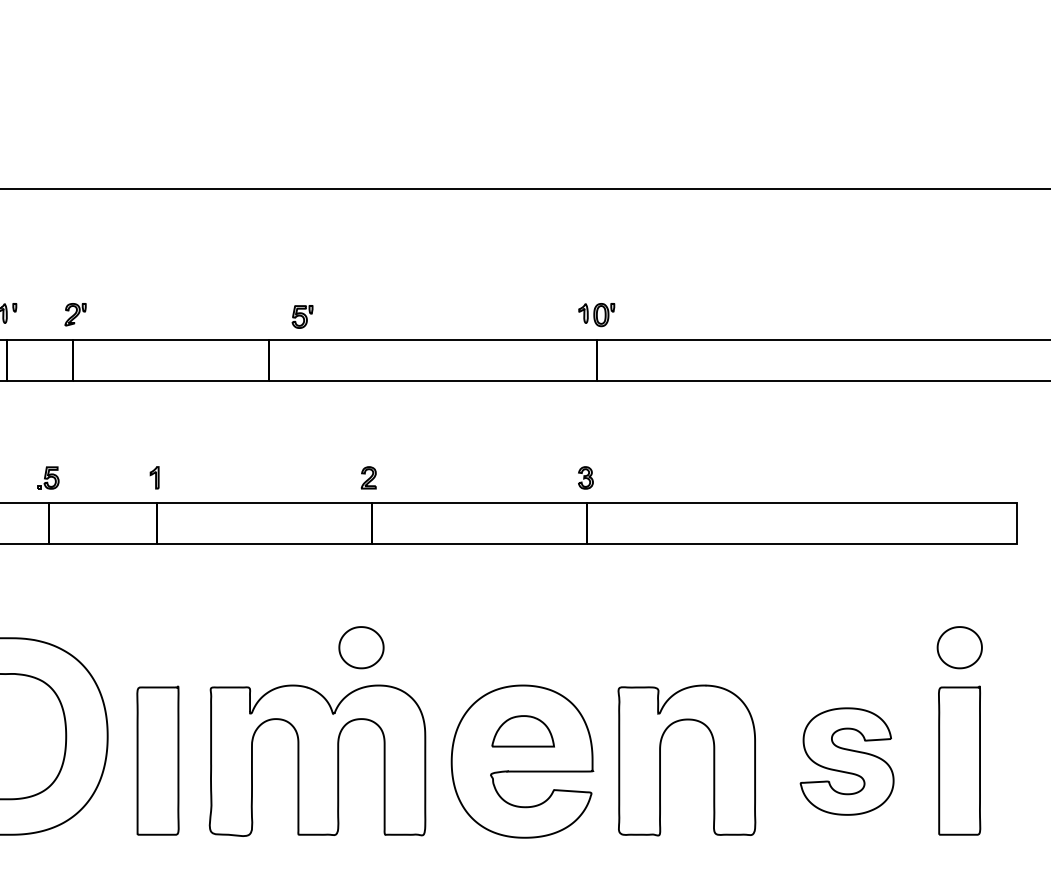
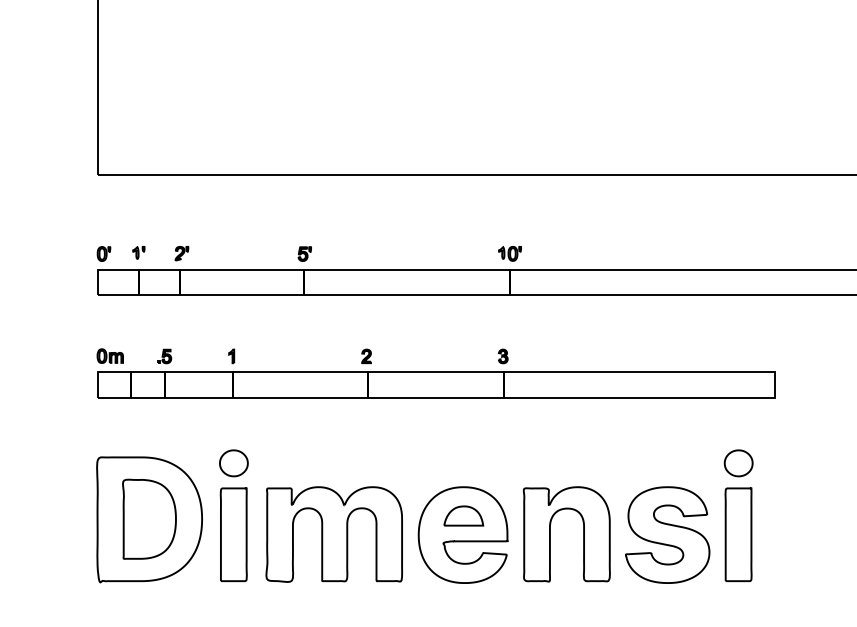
part: (302, 316) -> (304, 253), moved
part: (360, 647) -> (233, 463), moved
part: (846, 760) -> (667, 534), size x1.43

